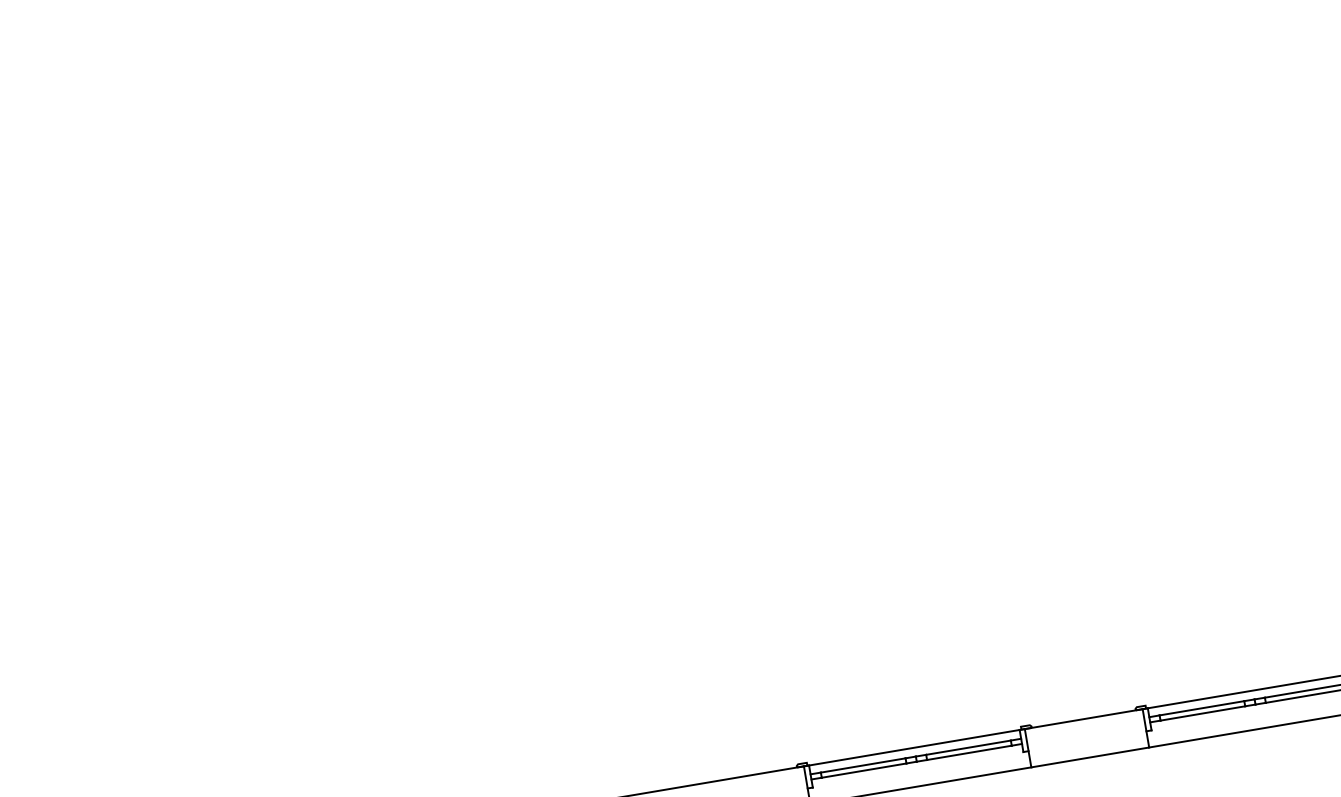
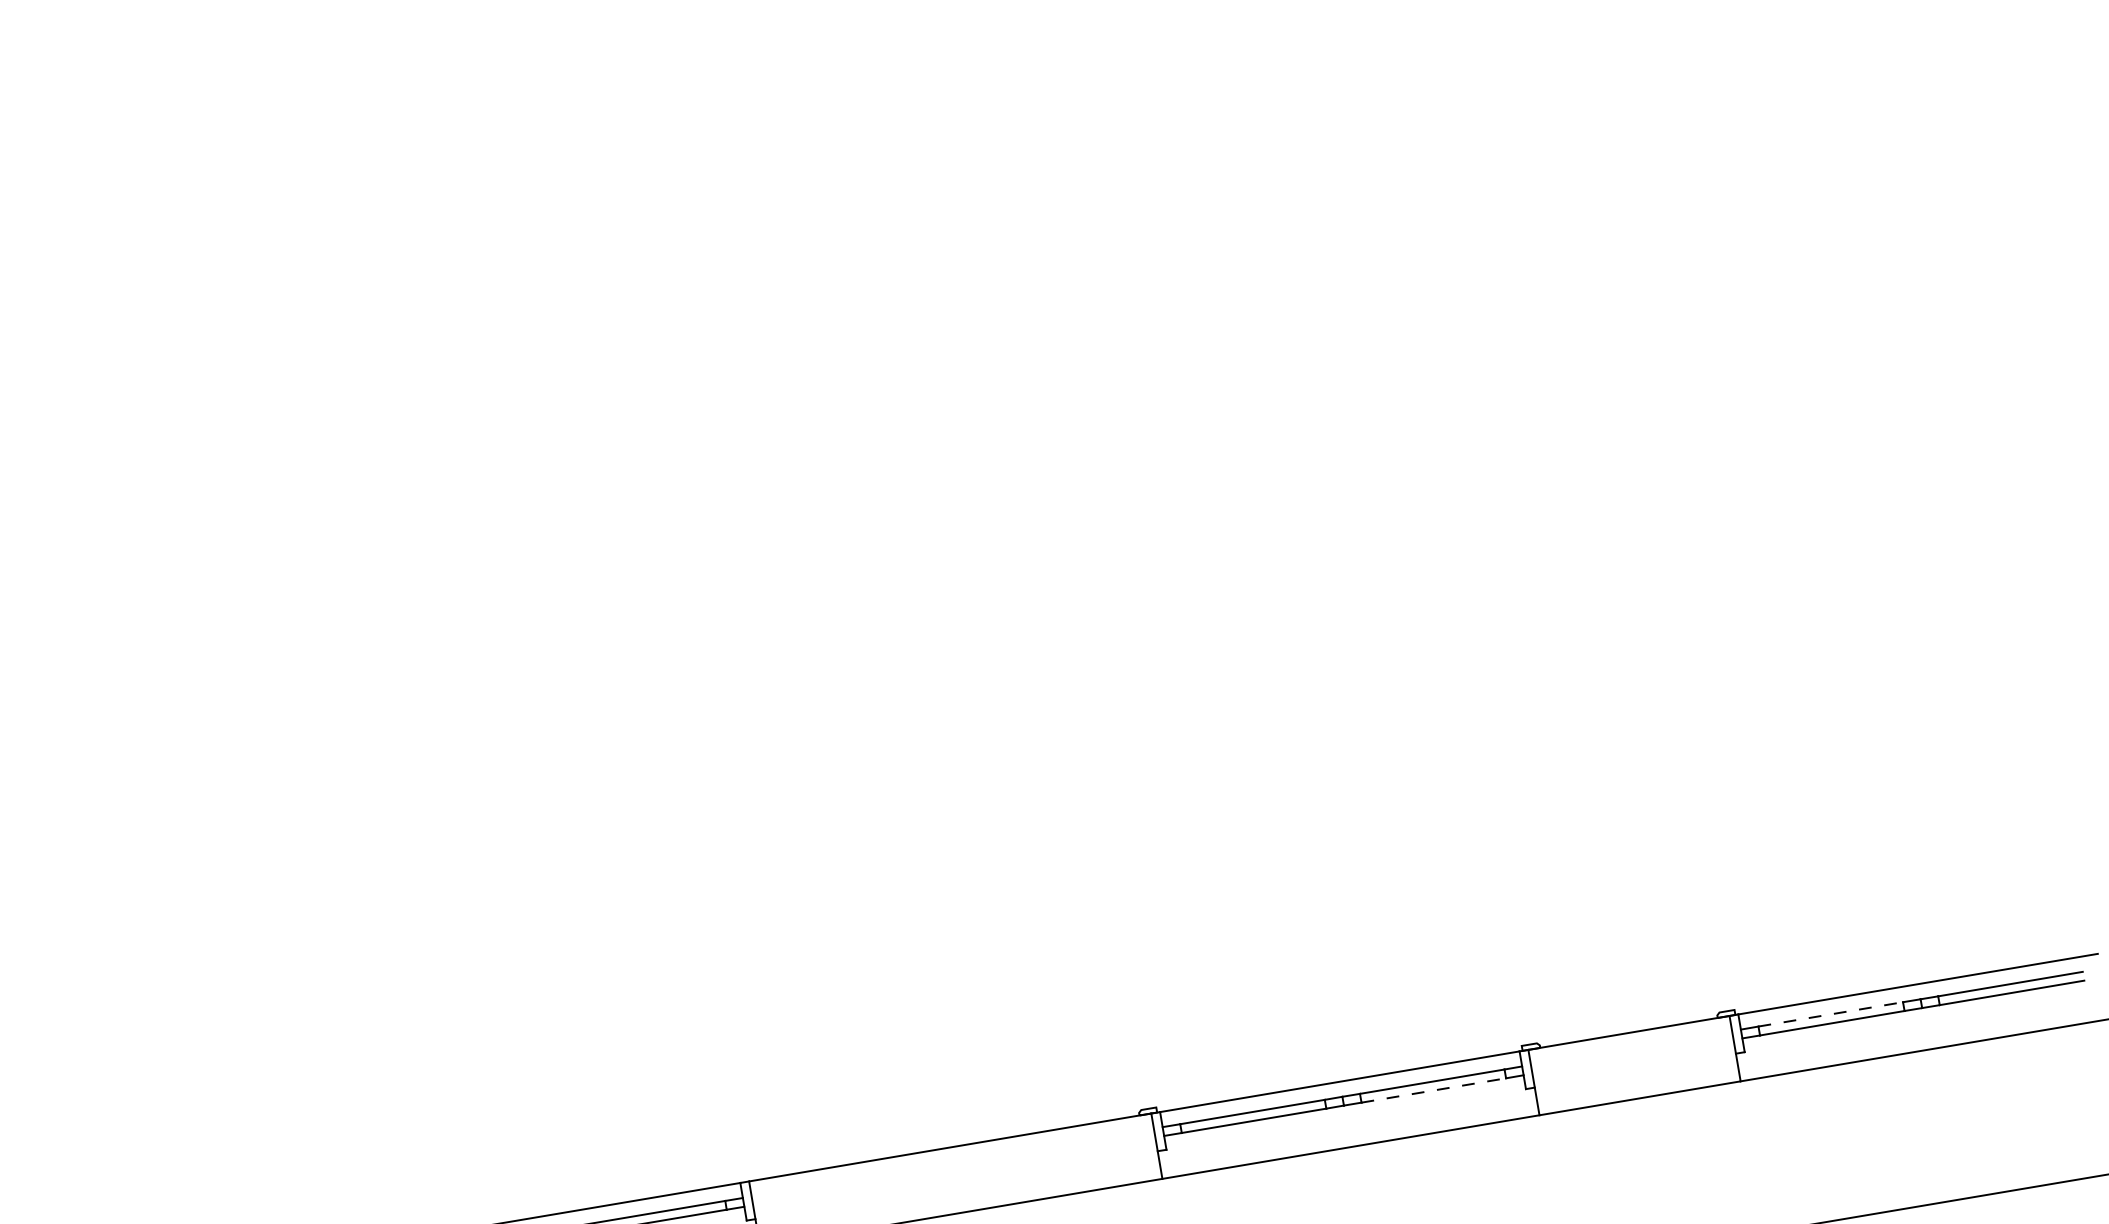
line: (1201, 708) -> (1829, 1014), solid -> dashed
line: (969, 752) -> (1433, 1089), solid -> dashed

